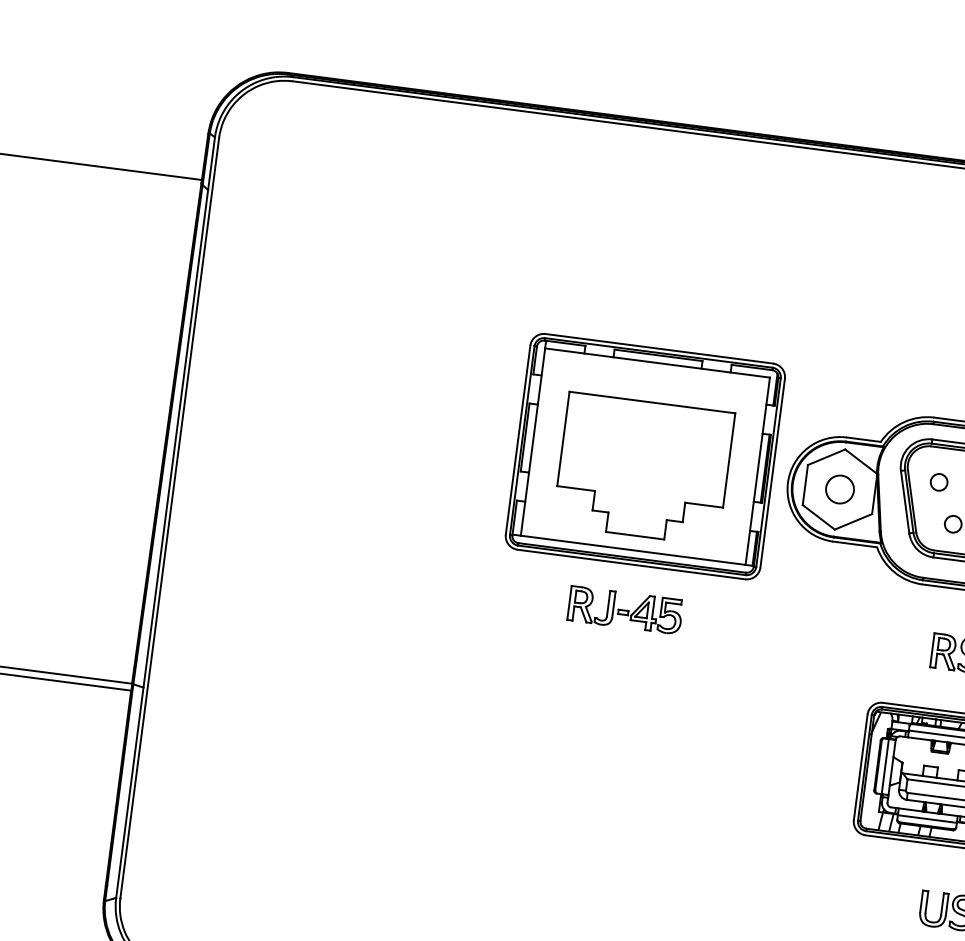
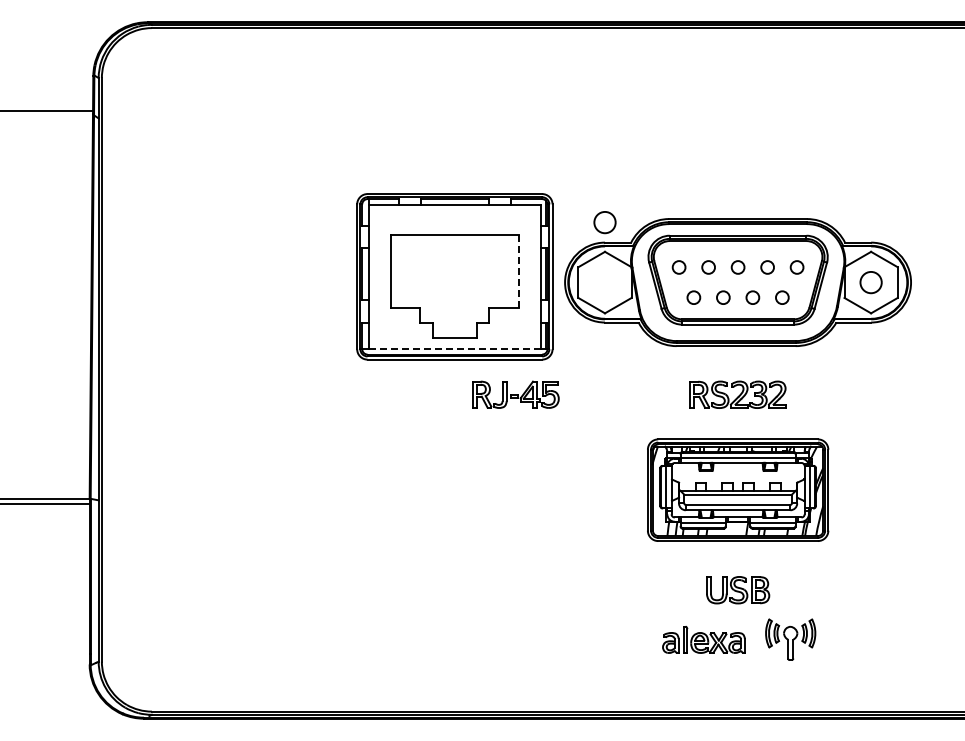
line: (729, 460) -> (518, 271), solid -> dashed
circle: (839, 489) -> (604, 222), moved
line: (632, 549) -> (454, 348), solid -> dashed
part: (624, 609) -> (515, 394), moved

